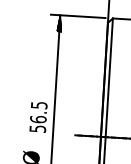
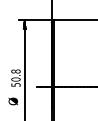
text: (37, 112) -> (15, 75), 56.5 -> 50.8

